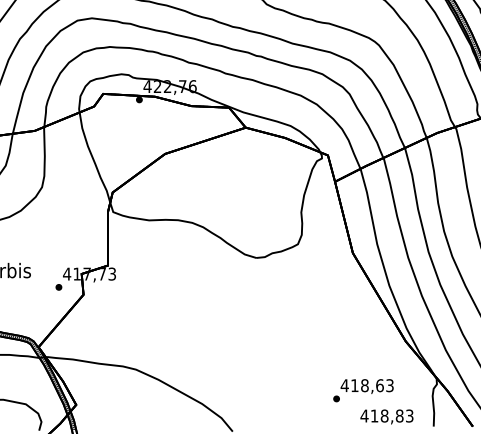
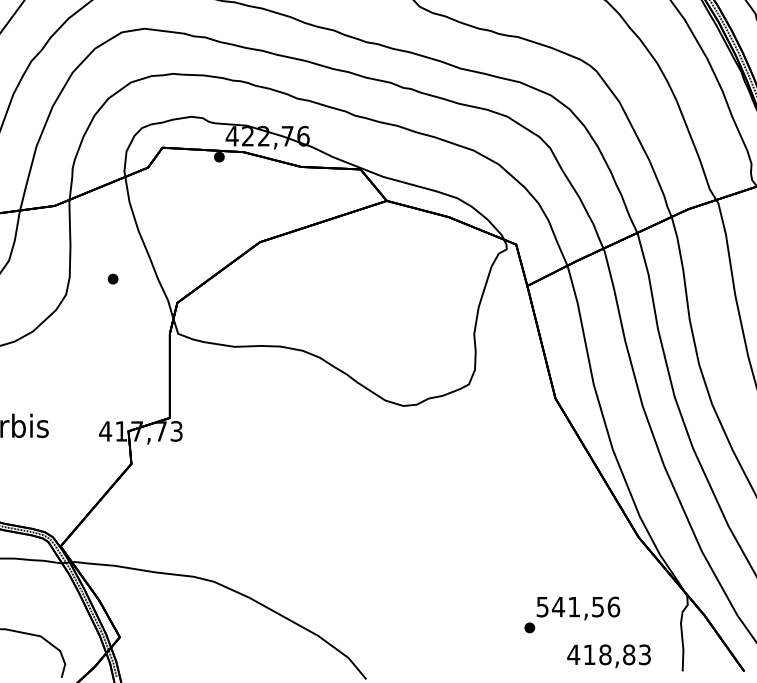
part: (58, 287) -> (112, 279), moved
text: (366, 385) -> (576, 606), 418,63 -> 541,56

